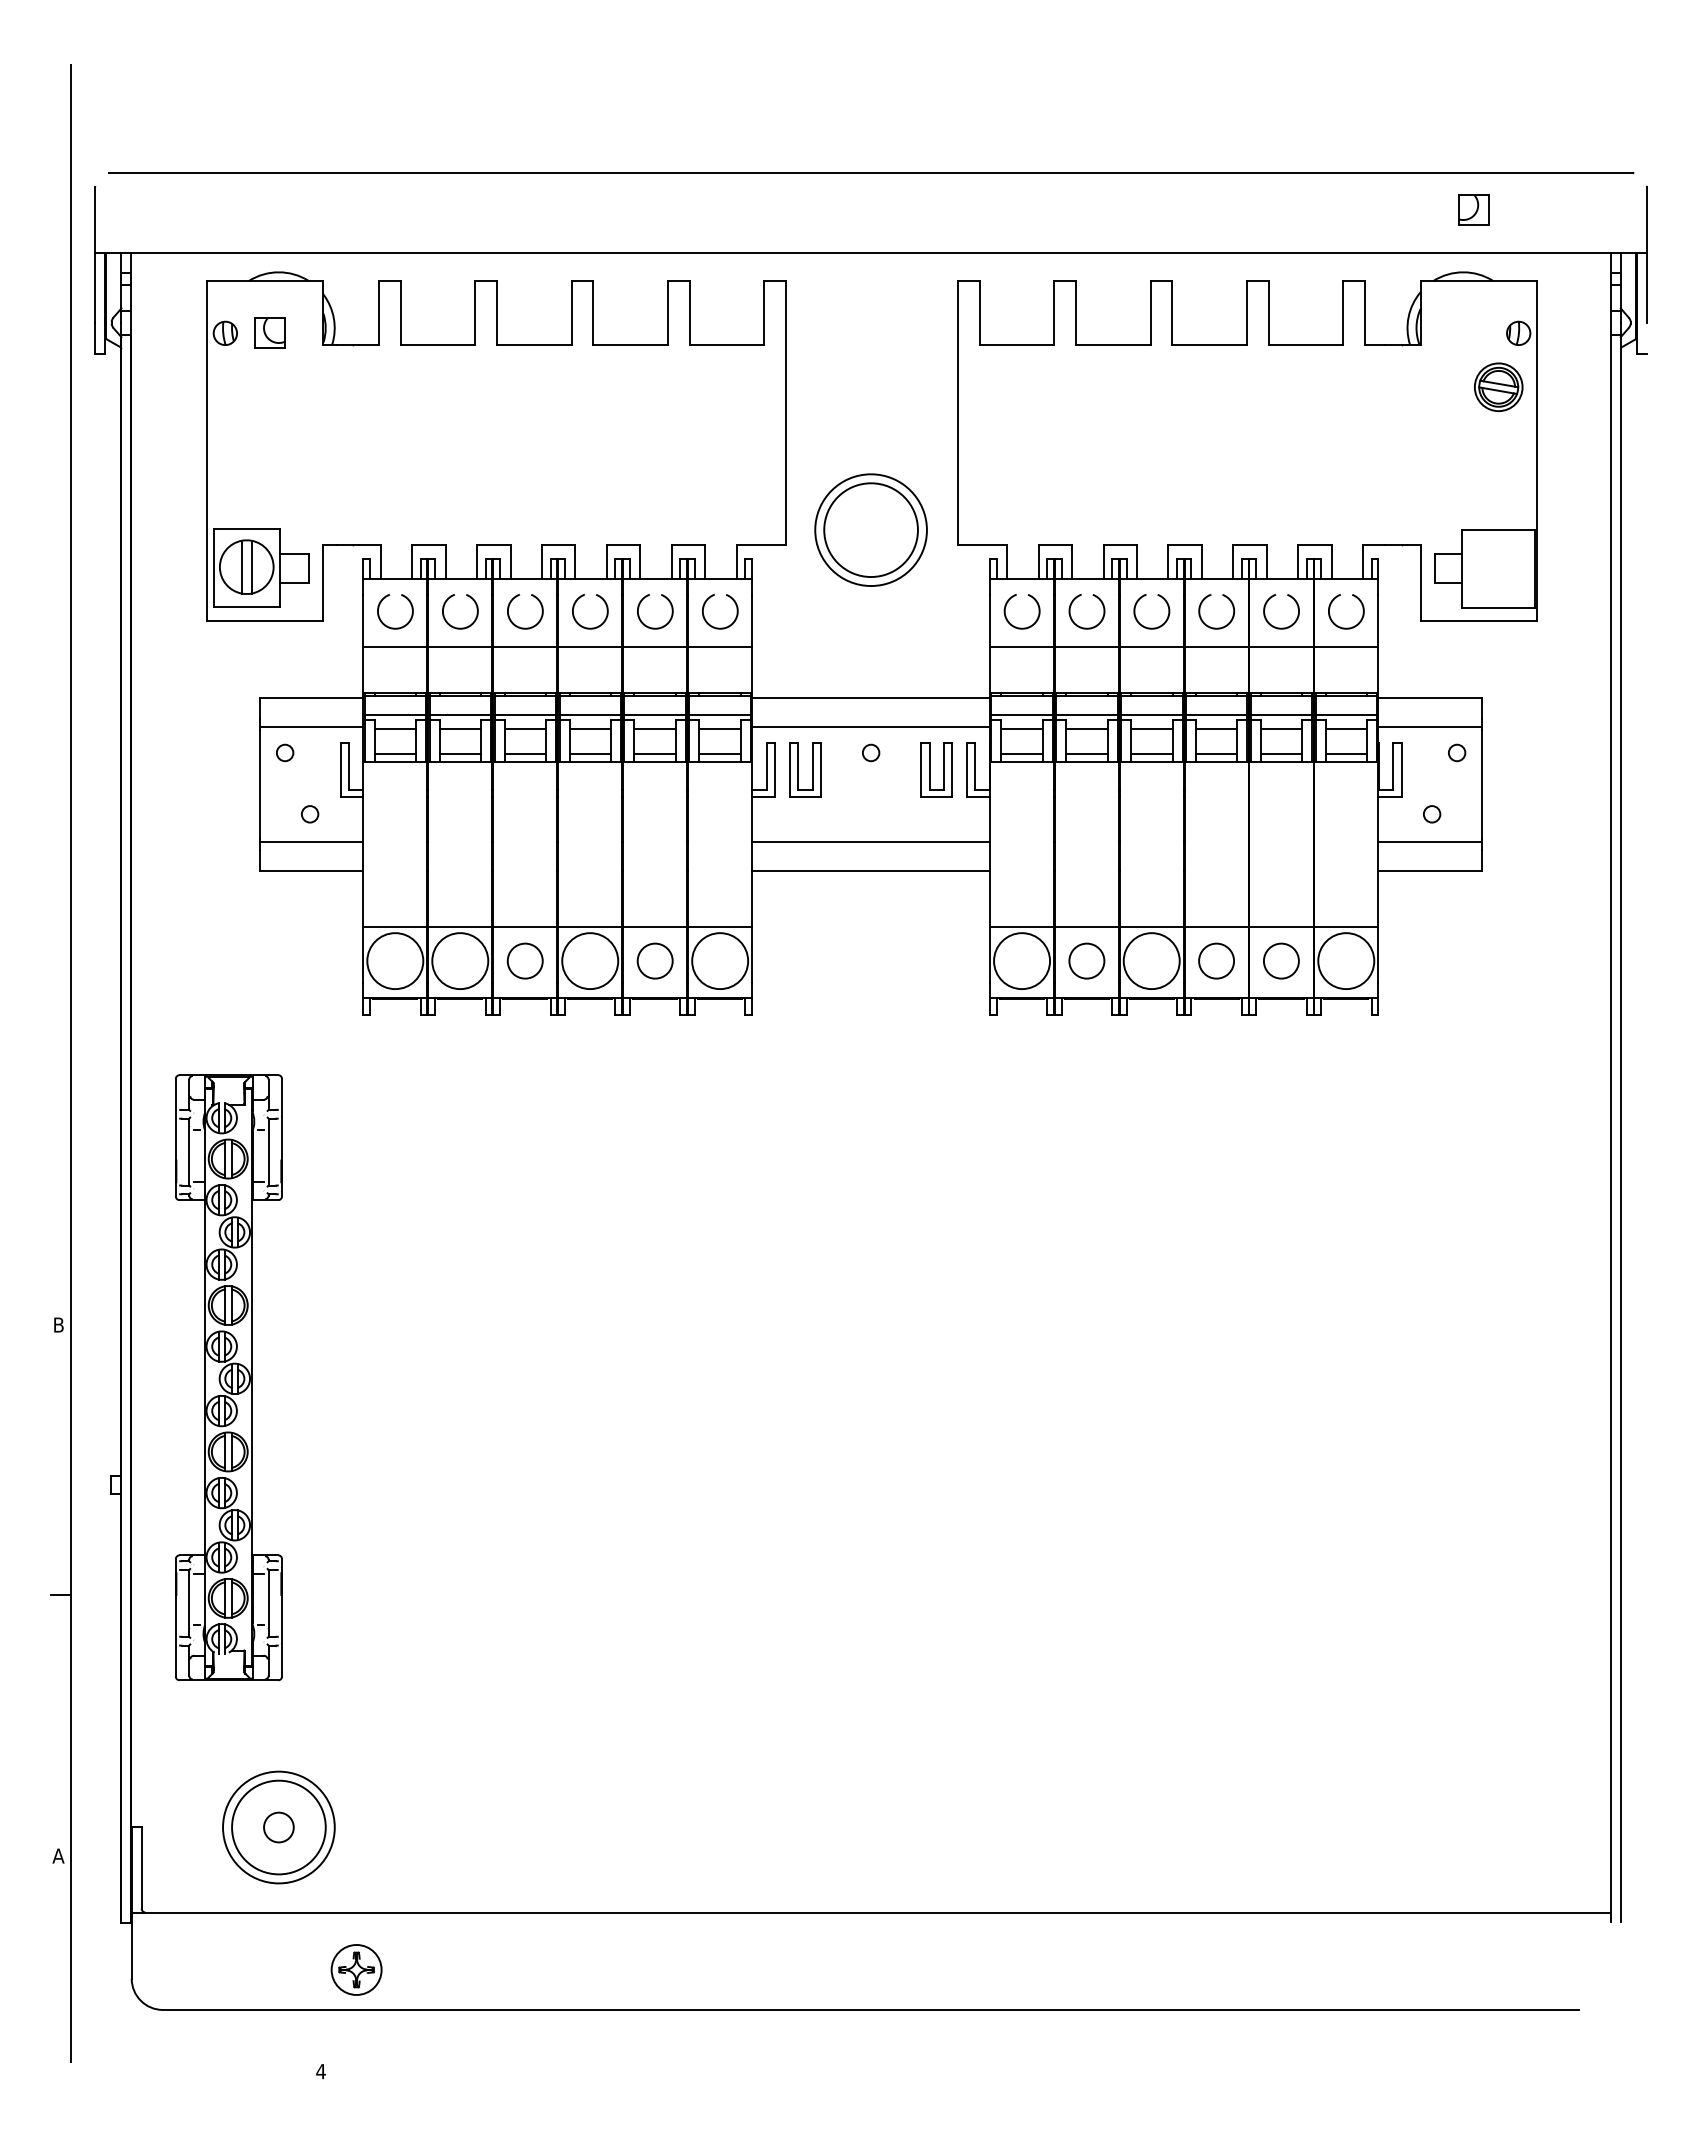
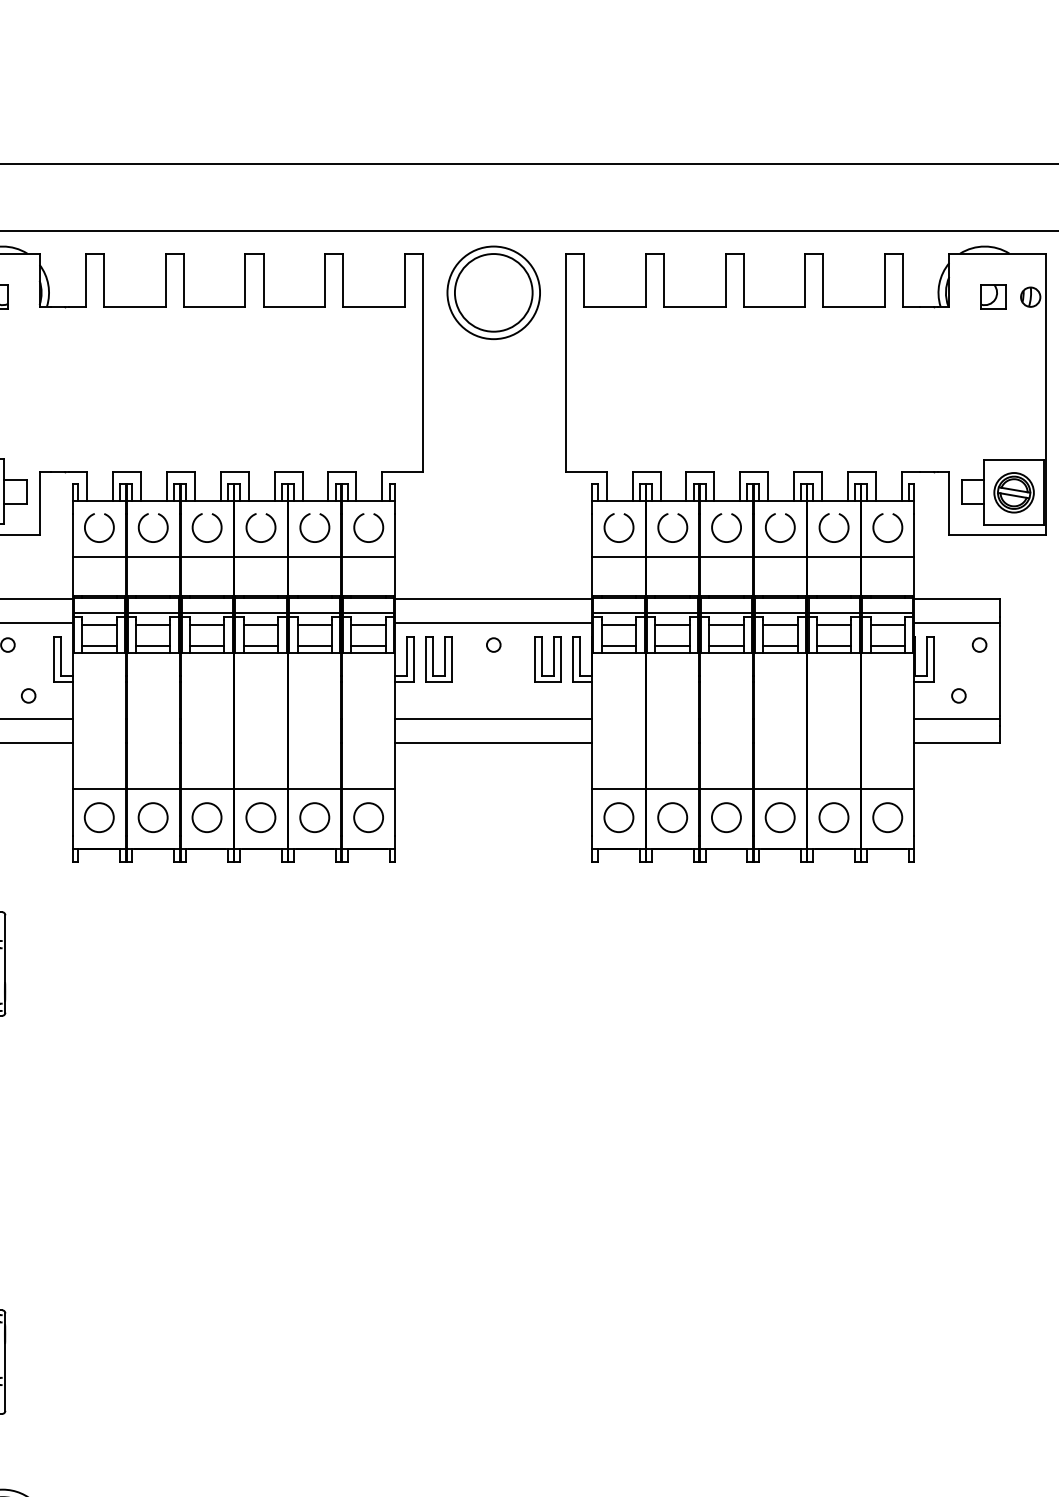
part: (1473, 209) -> (993, 296), moved
part: (1498, 387) -> (1013, 492), moved
part: (870, 529) -> (493, 292), moved
circle: (394, 960) -> (98, 817), size x0.62
circle: (459, 960) -> (152, 817), size x0.62
circle: (589, 960) -> (260, 817), size x0.62
circle: (719, 960) -> (368, 817), size x0.62
circle: (1021, 960) -> (618, 817), size x0.62
circle: (1151, 960) -> (726, 817), size x0.62
circle: (1345, 960) -> (887, 817), size x0.62

